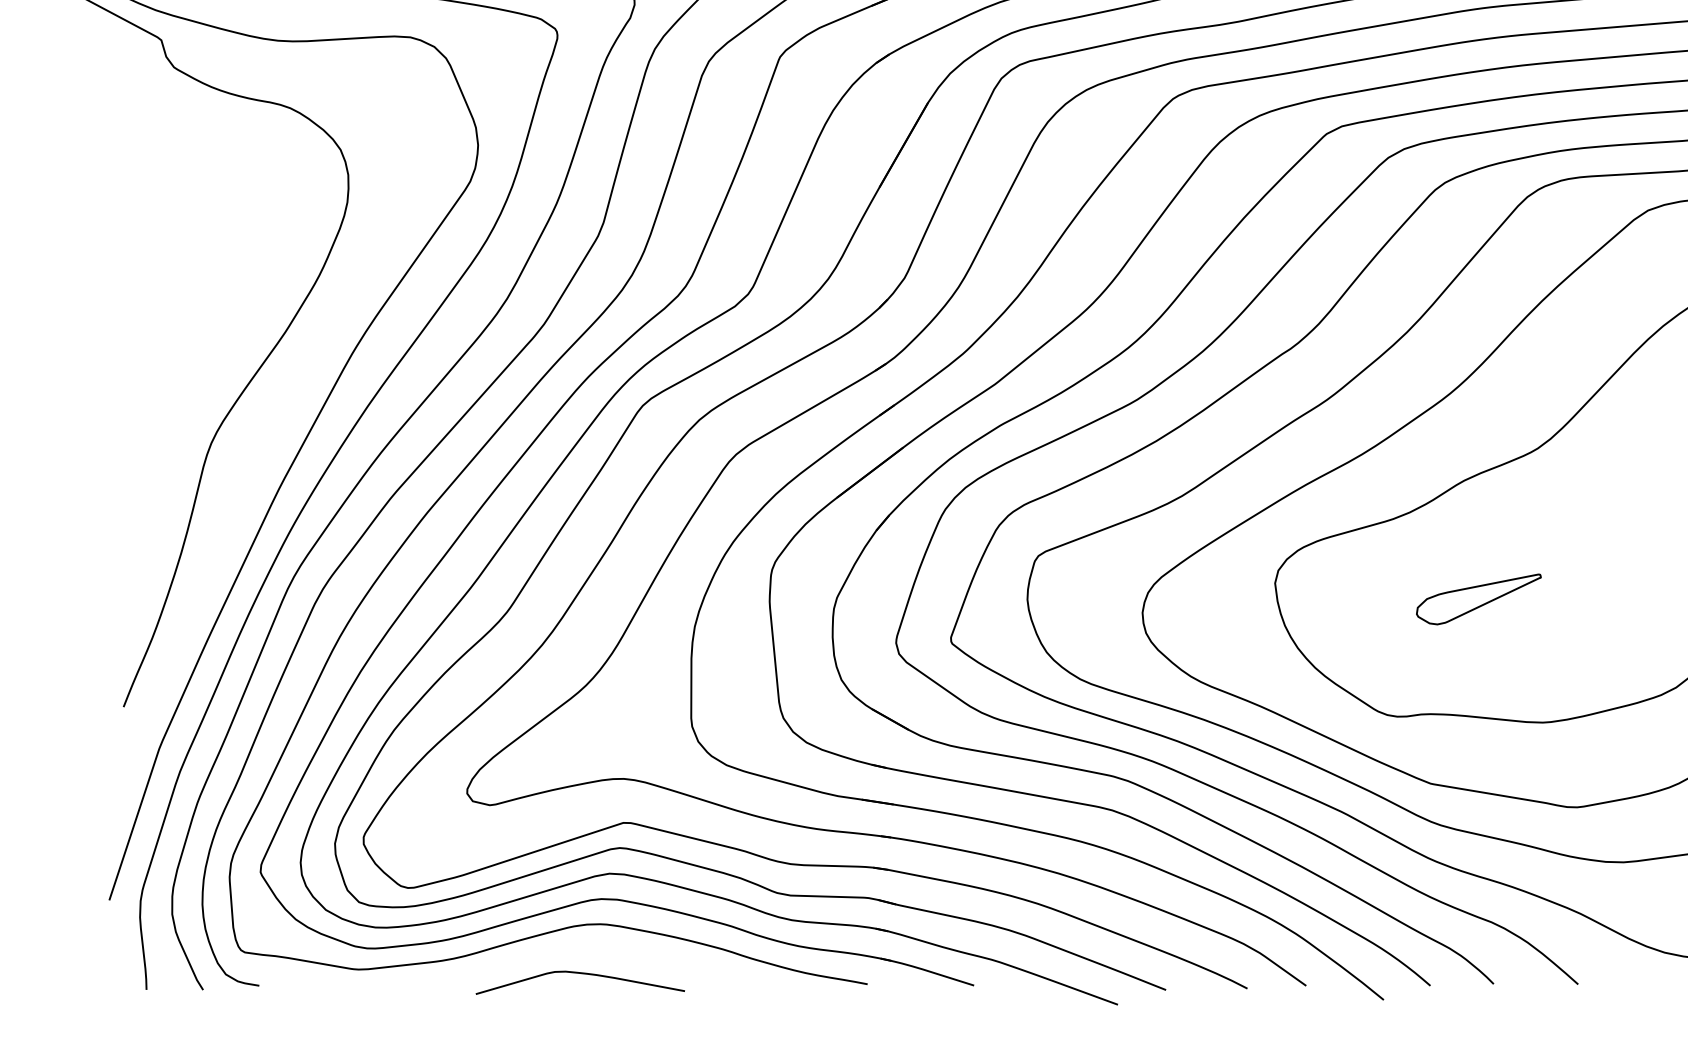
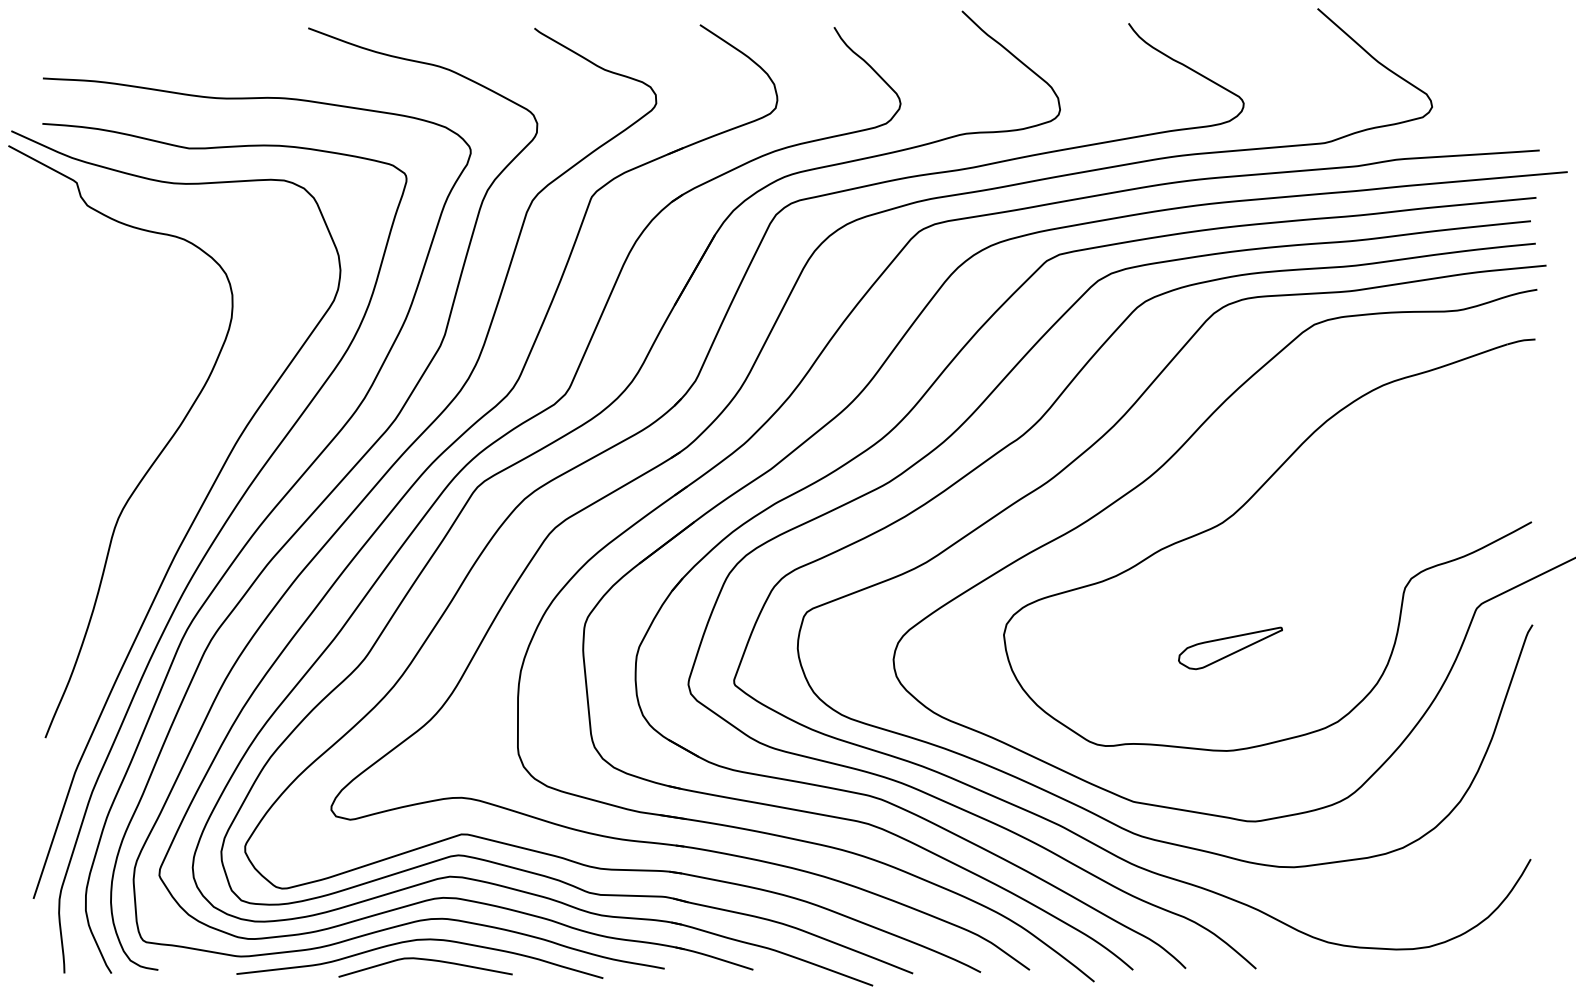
part: (1478, 599) -> (1230, 648), moved
curve: (567, 951) -> (414, 941), added

